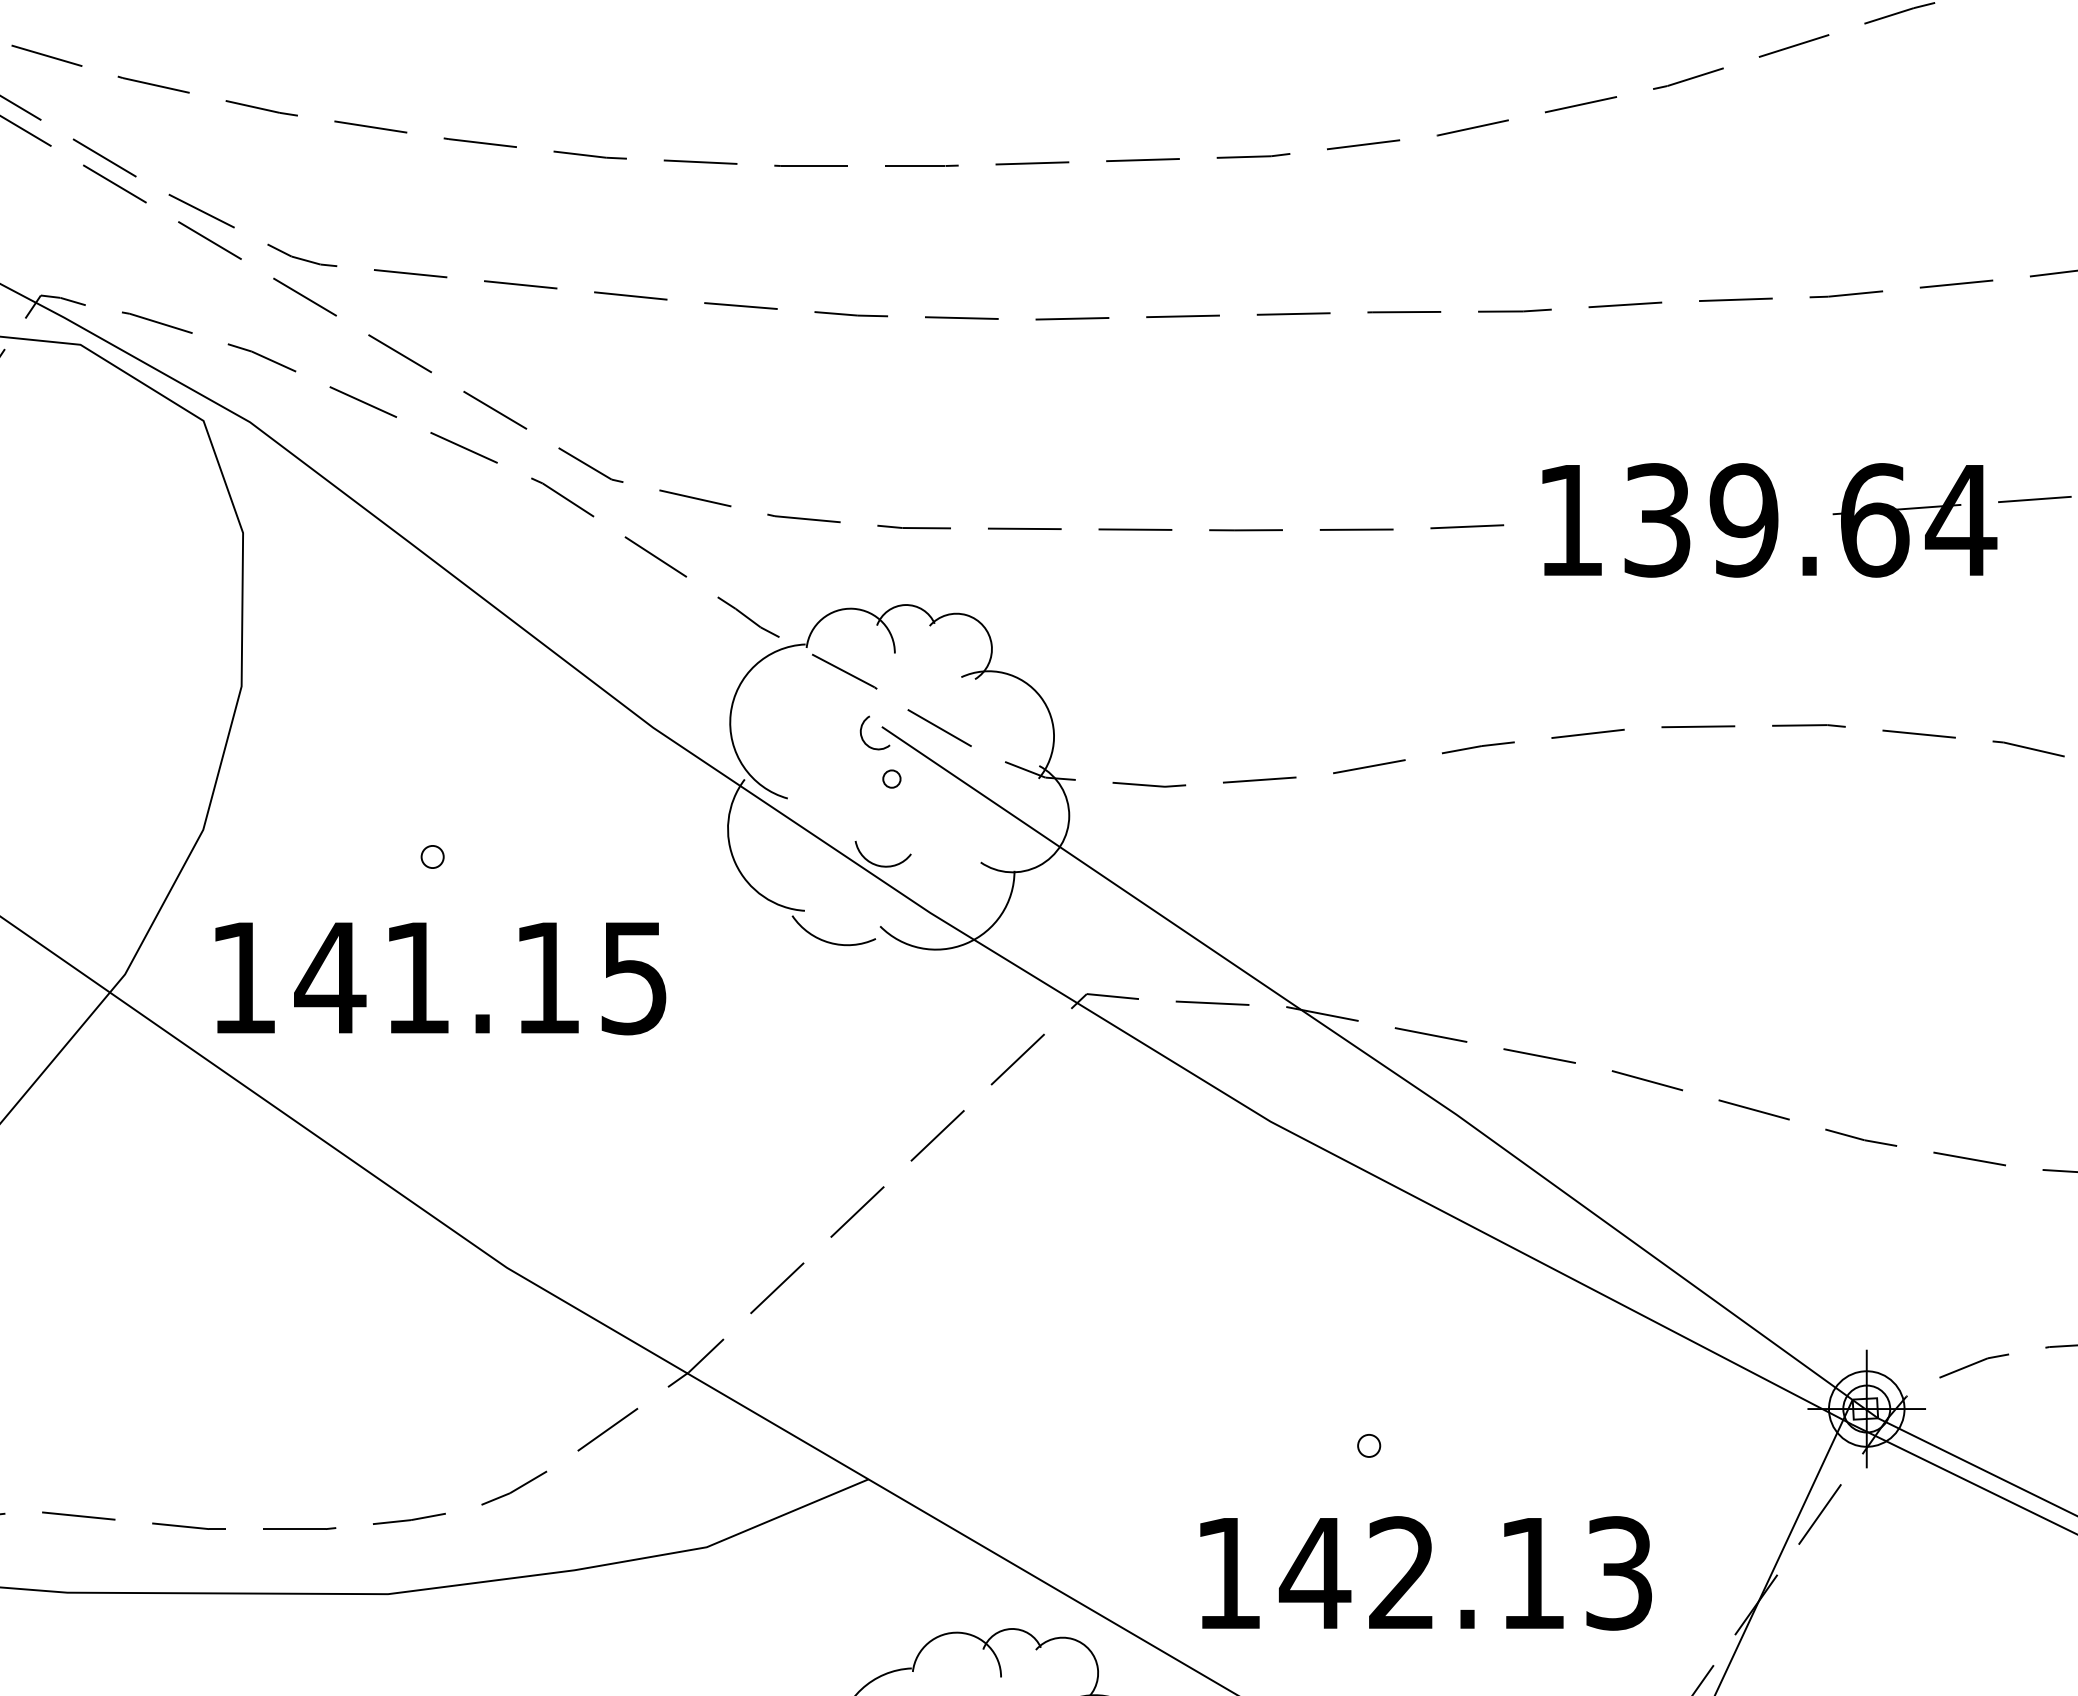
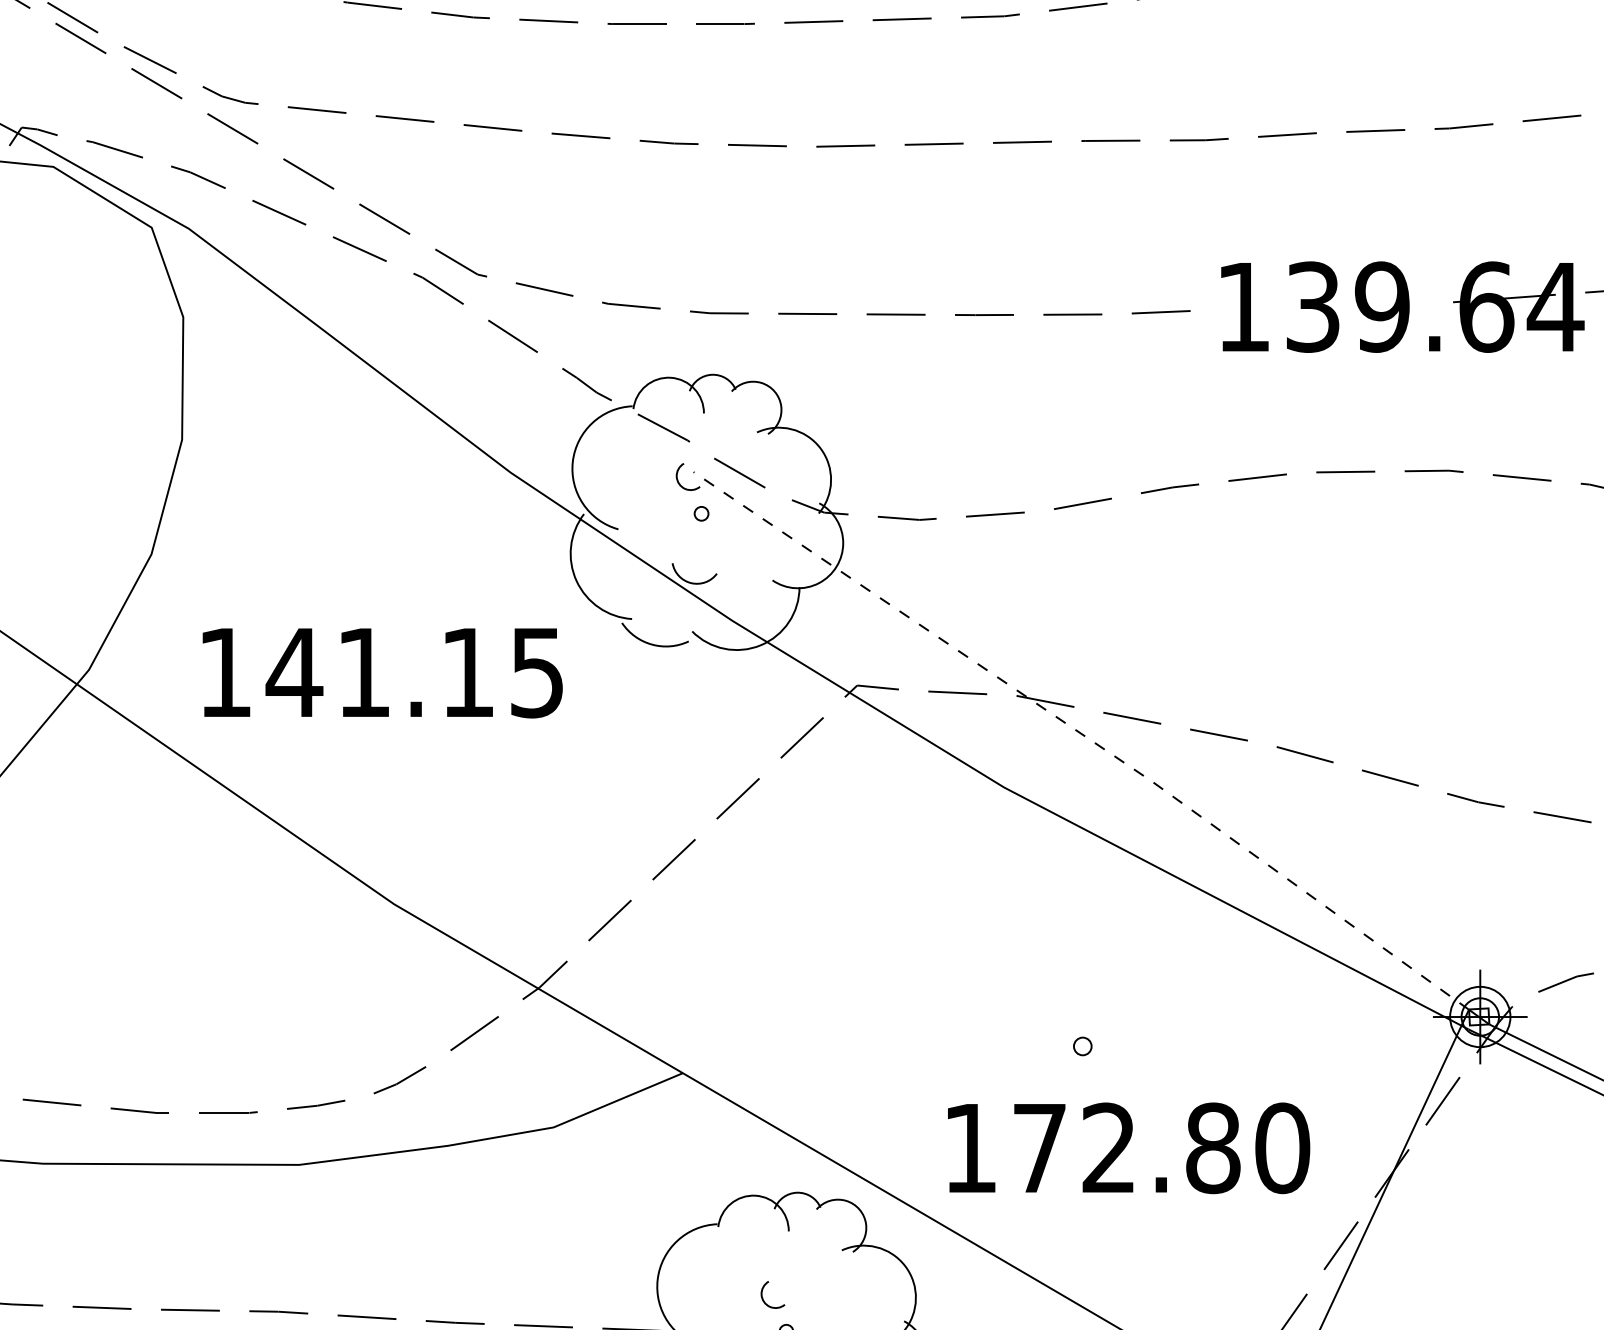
part: (432, 856) -> (334, 575), removed
text: (440, 978) -> (382, 673), moved
line: (1371, 1057) -> (1084, 736), solid -> dashed
text: (1465, 1573) -> (1159, 1148), 142.13 -> 172.80

